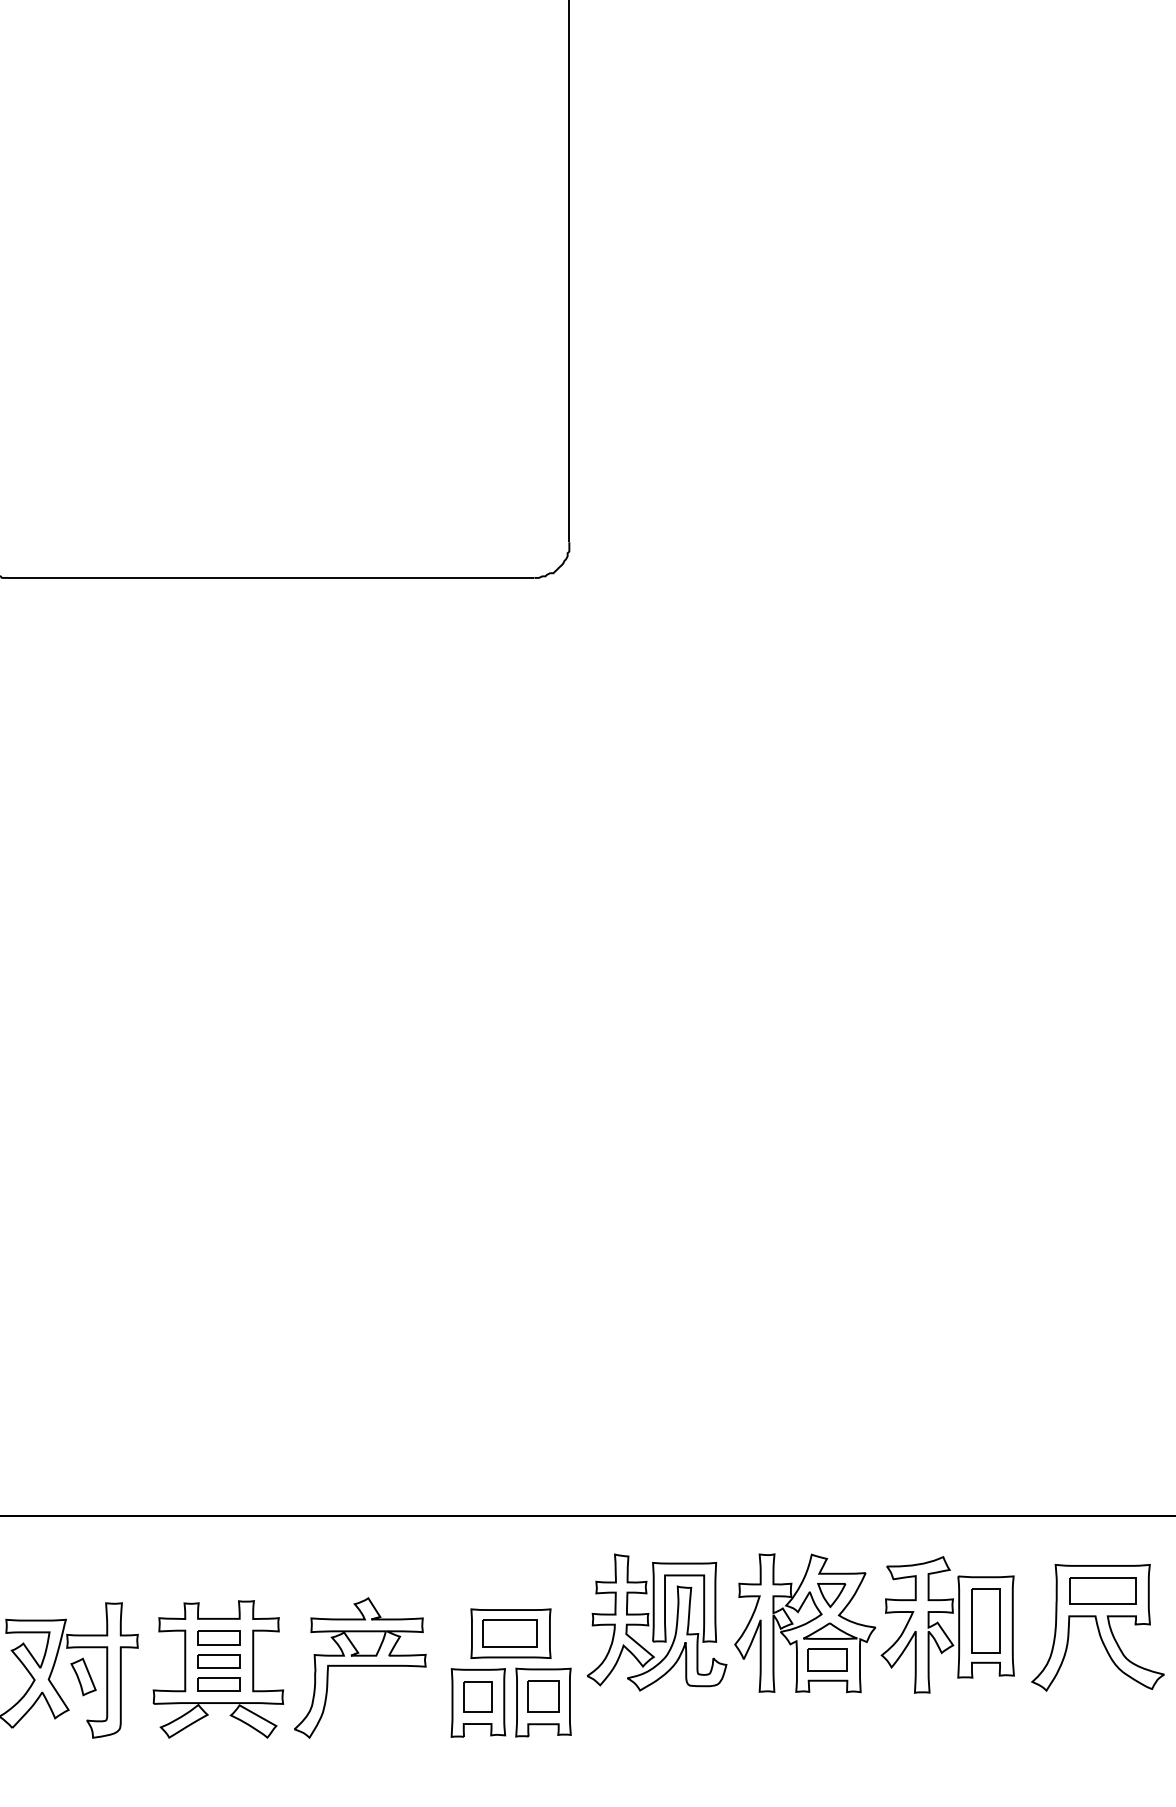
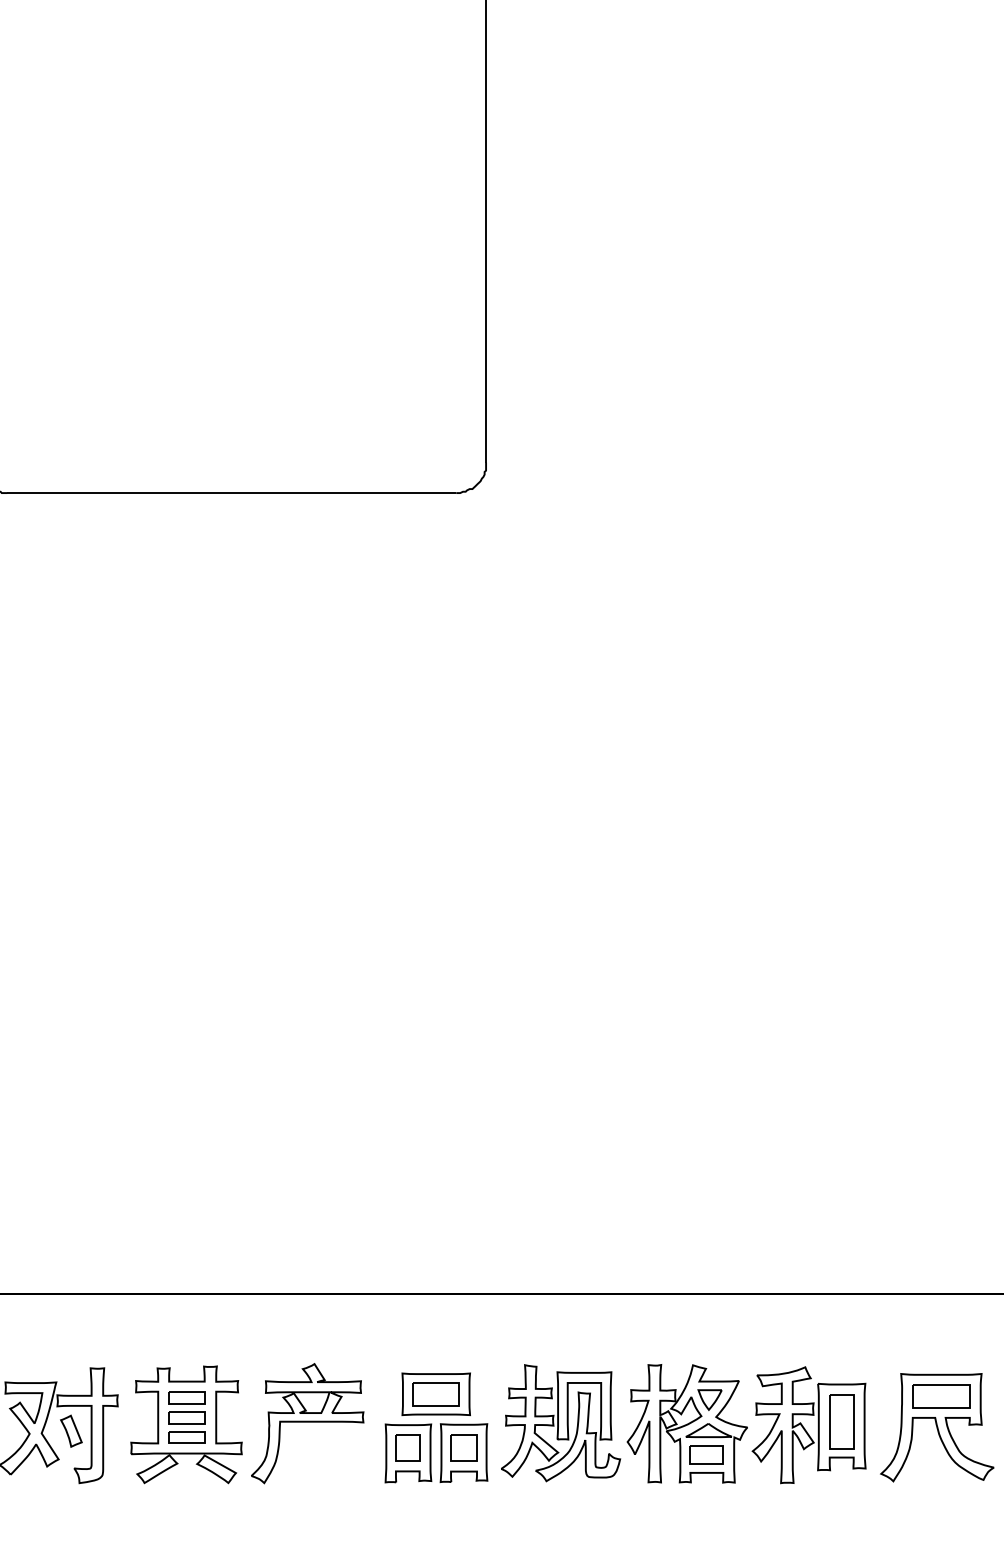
part: (875, 1623) -> (747, 1424), moved

